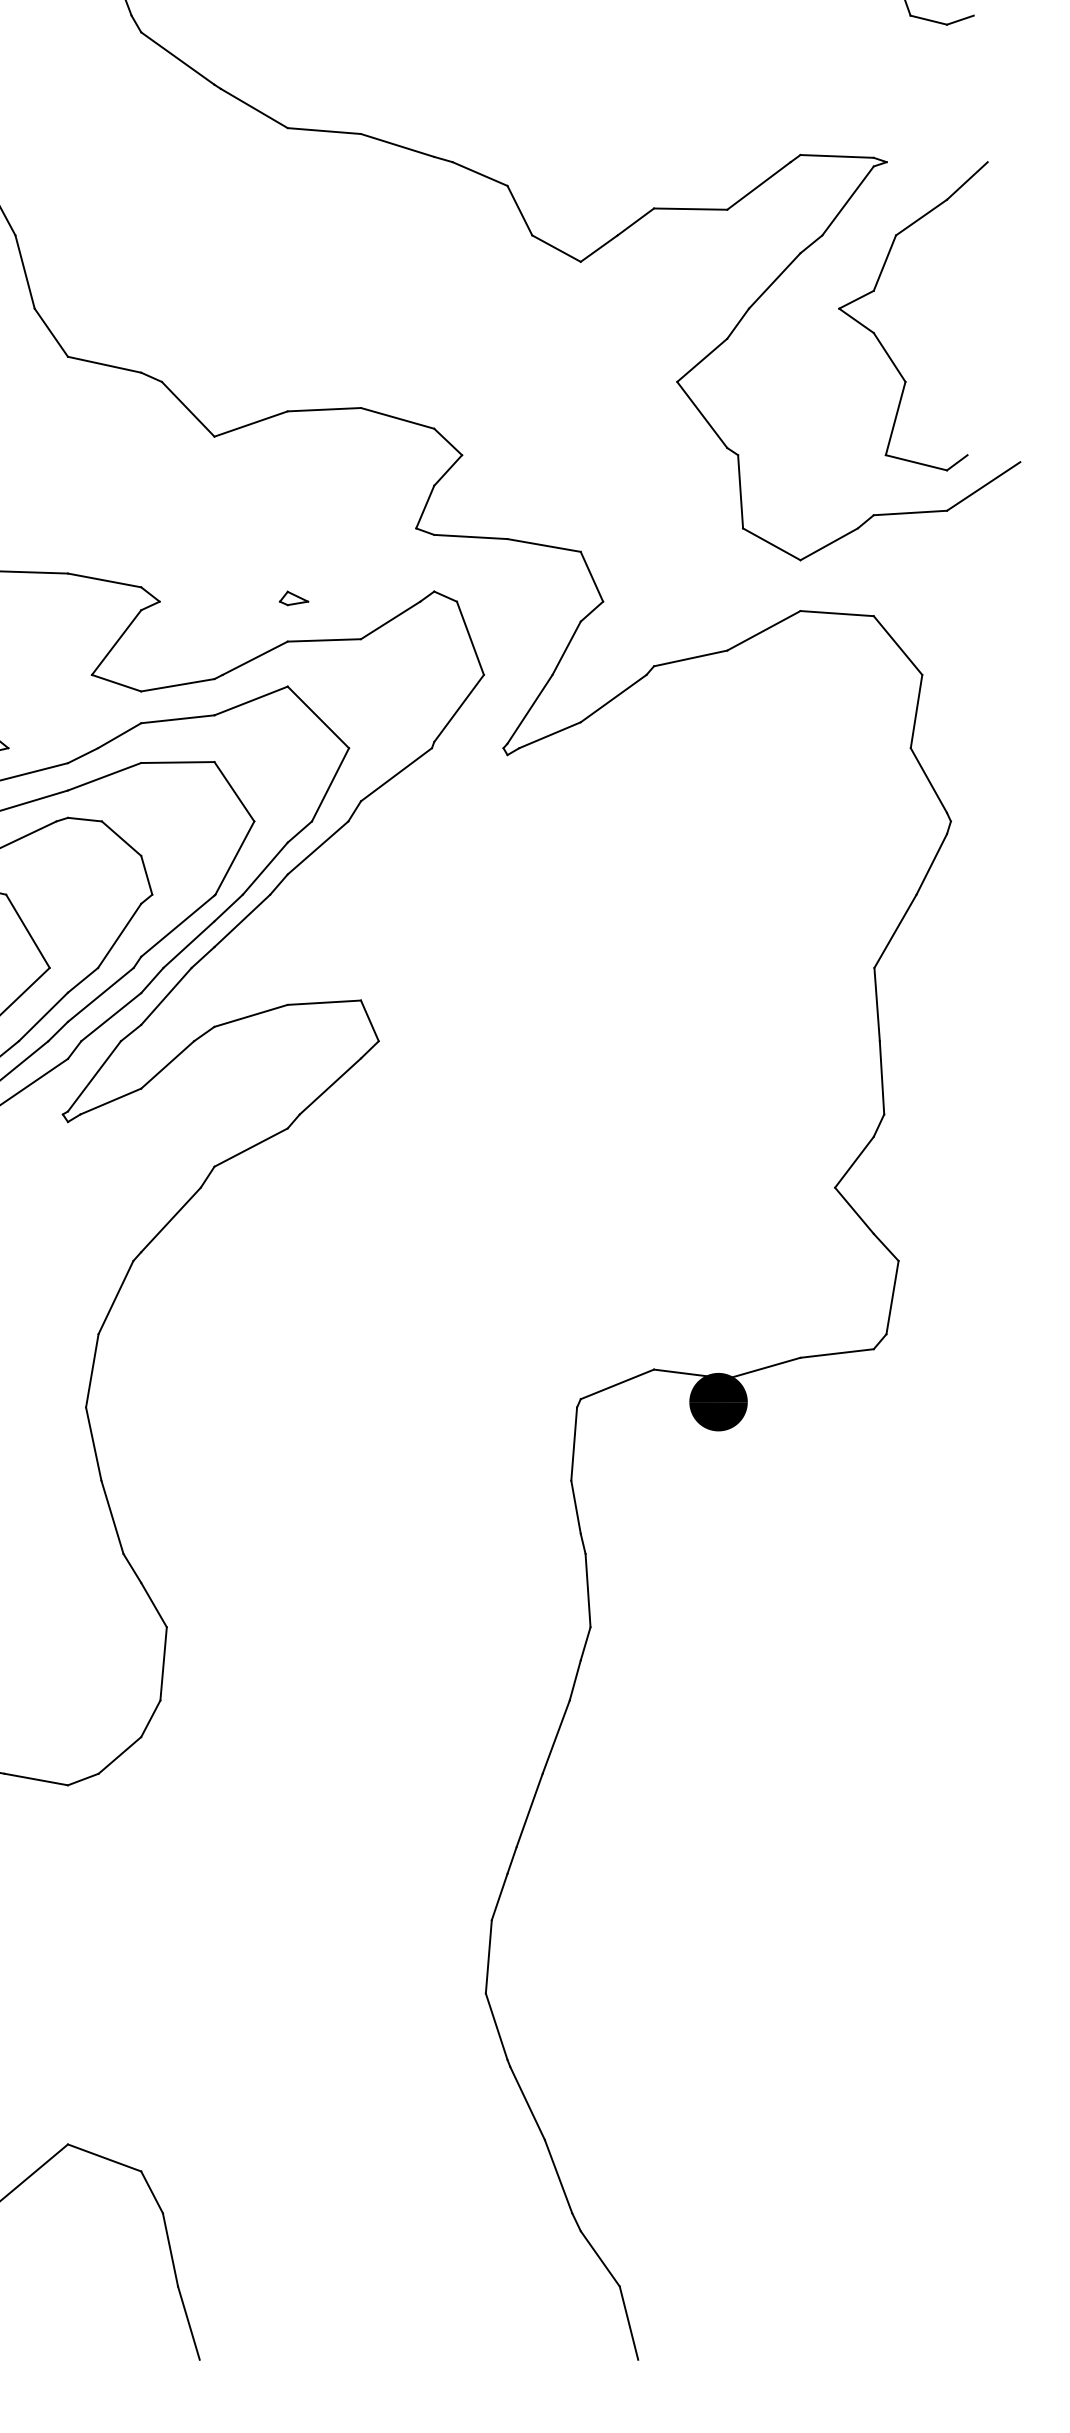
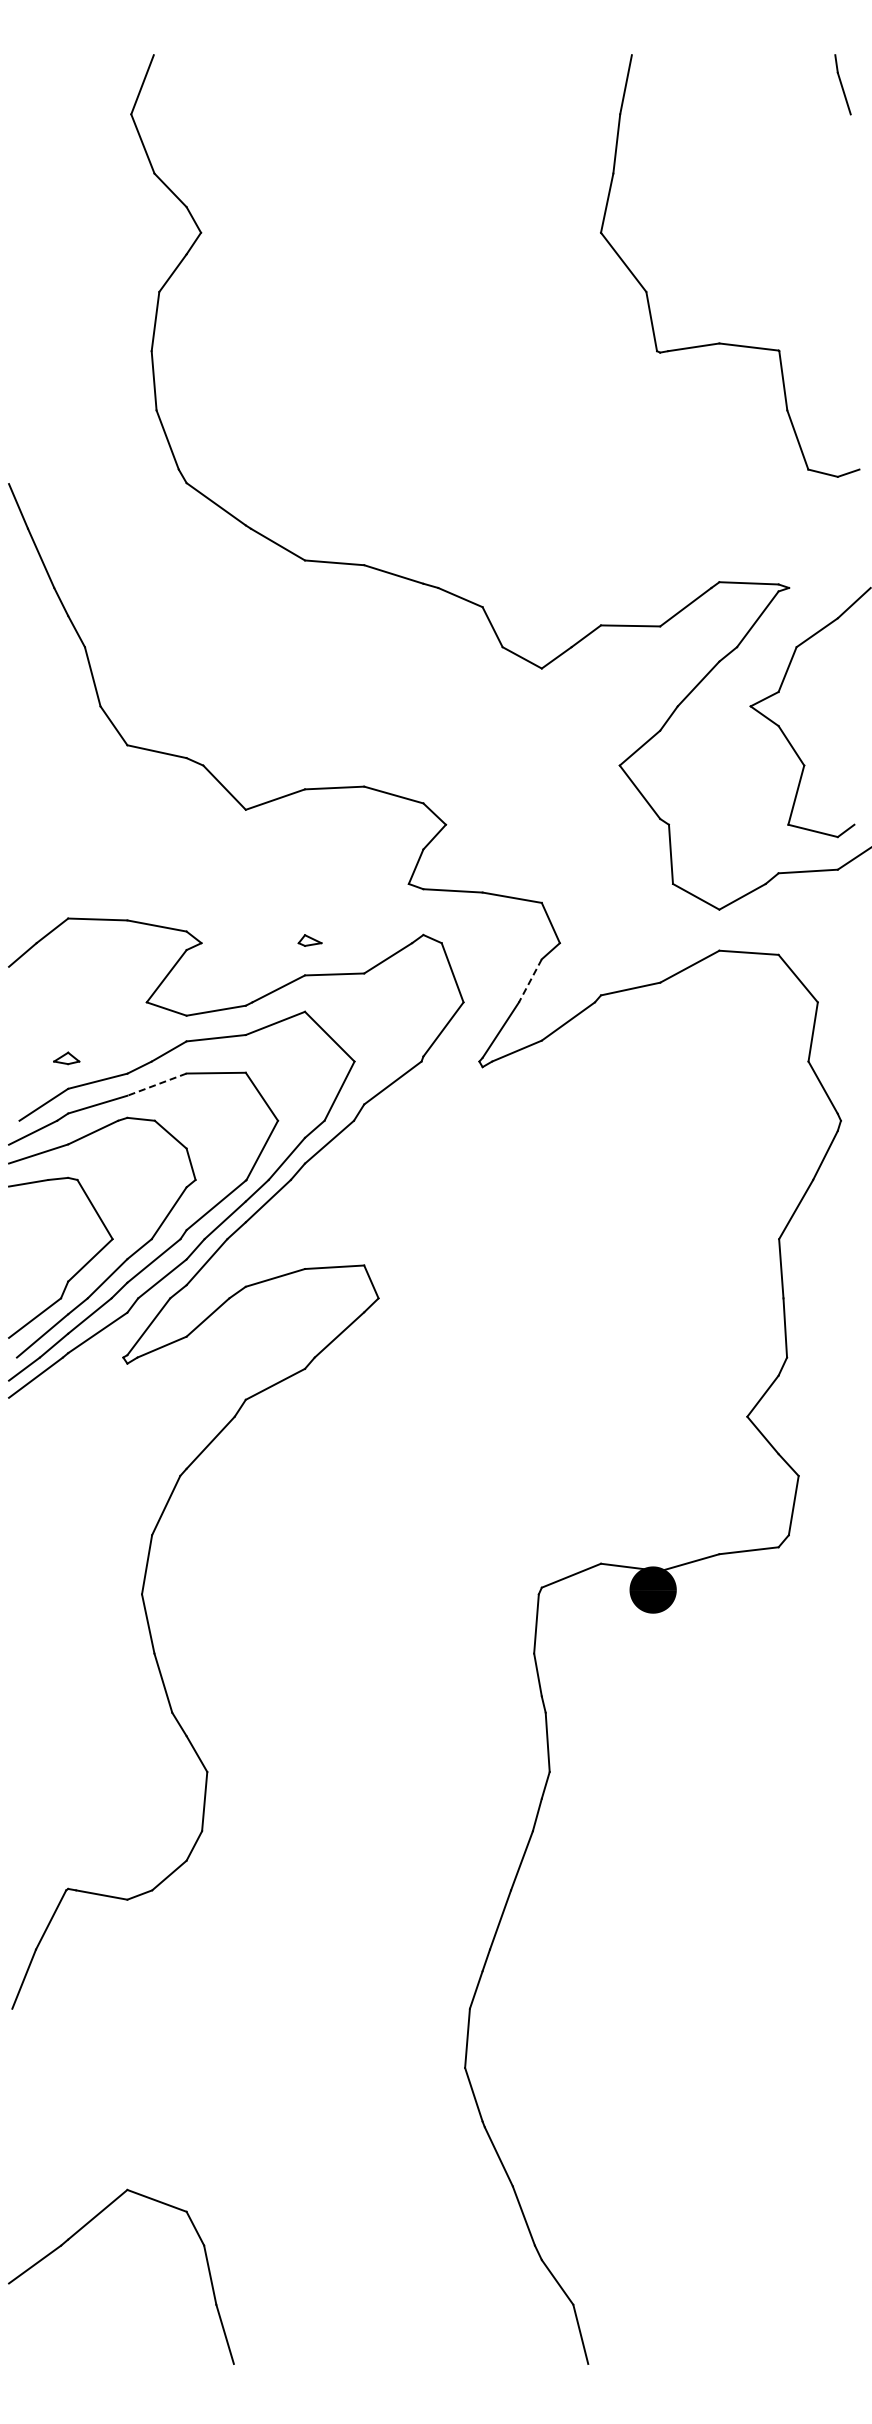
line: (566, 649) -> (530, 981), solid -> dashed
line: (105, 776) -> (157, 1084), solid -> dashed

